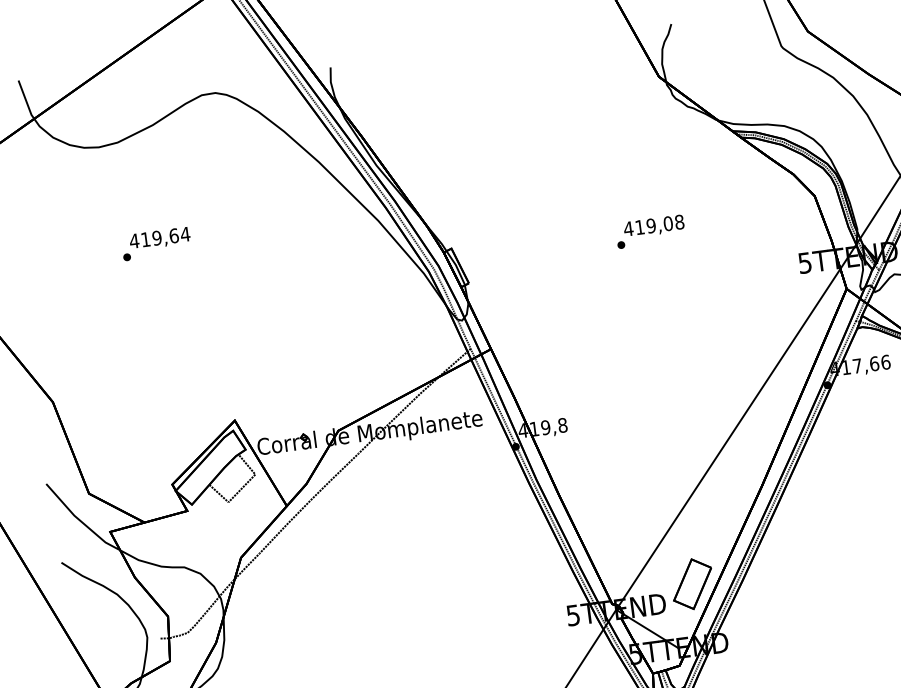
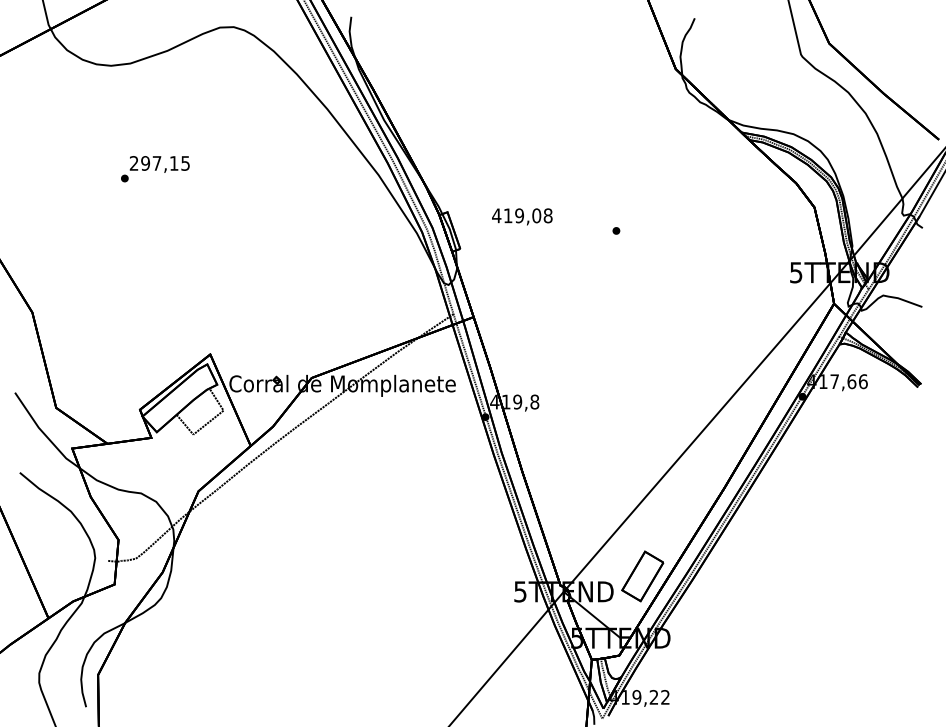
text: (654, 226) -> (522, 216), moved
text: (159, 237) -> (159, 163), 419,64 -> 297,15

